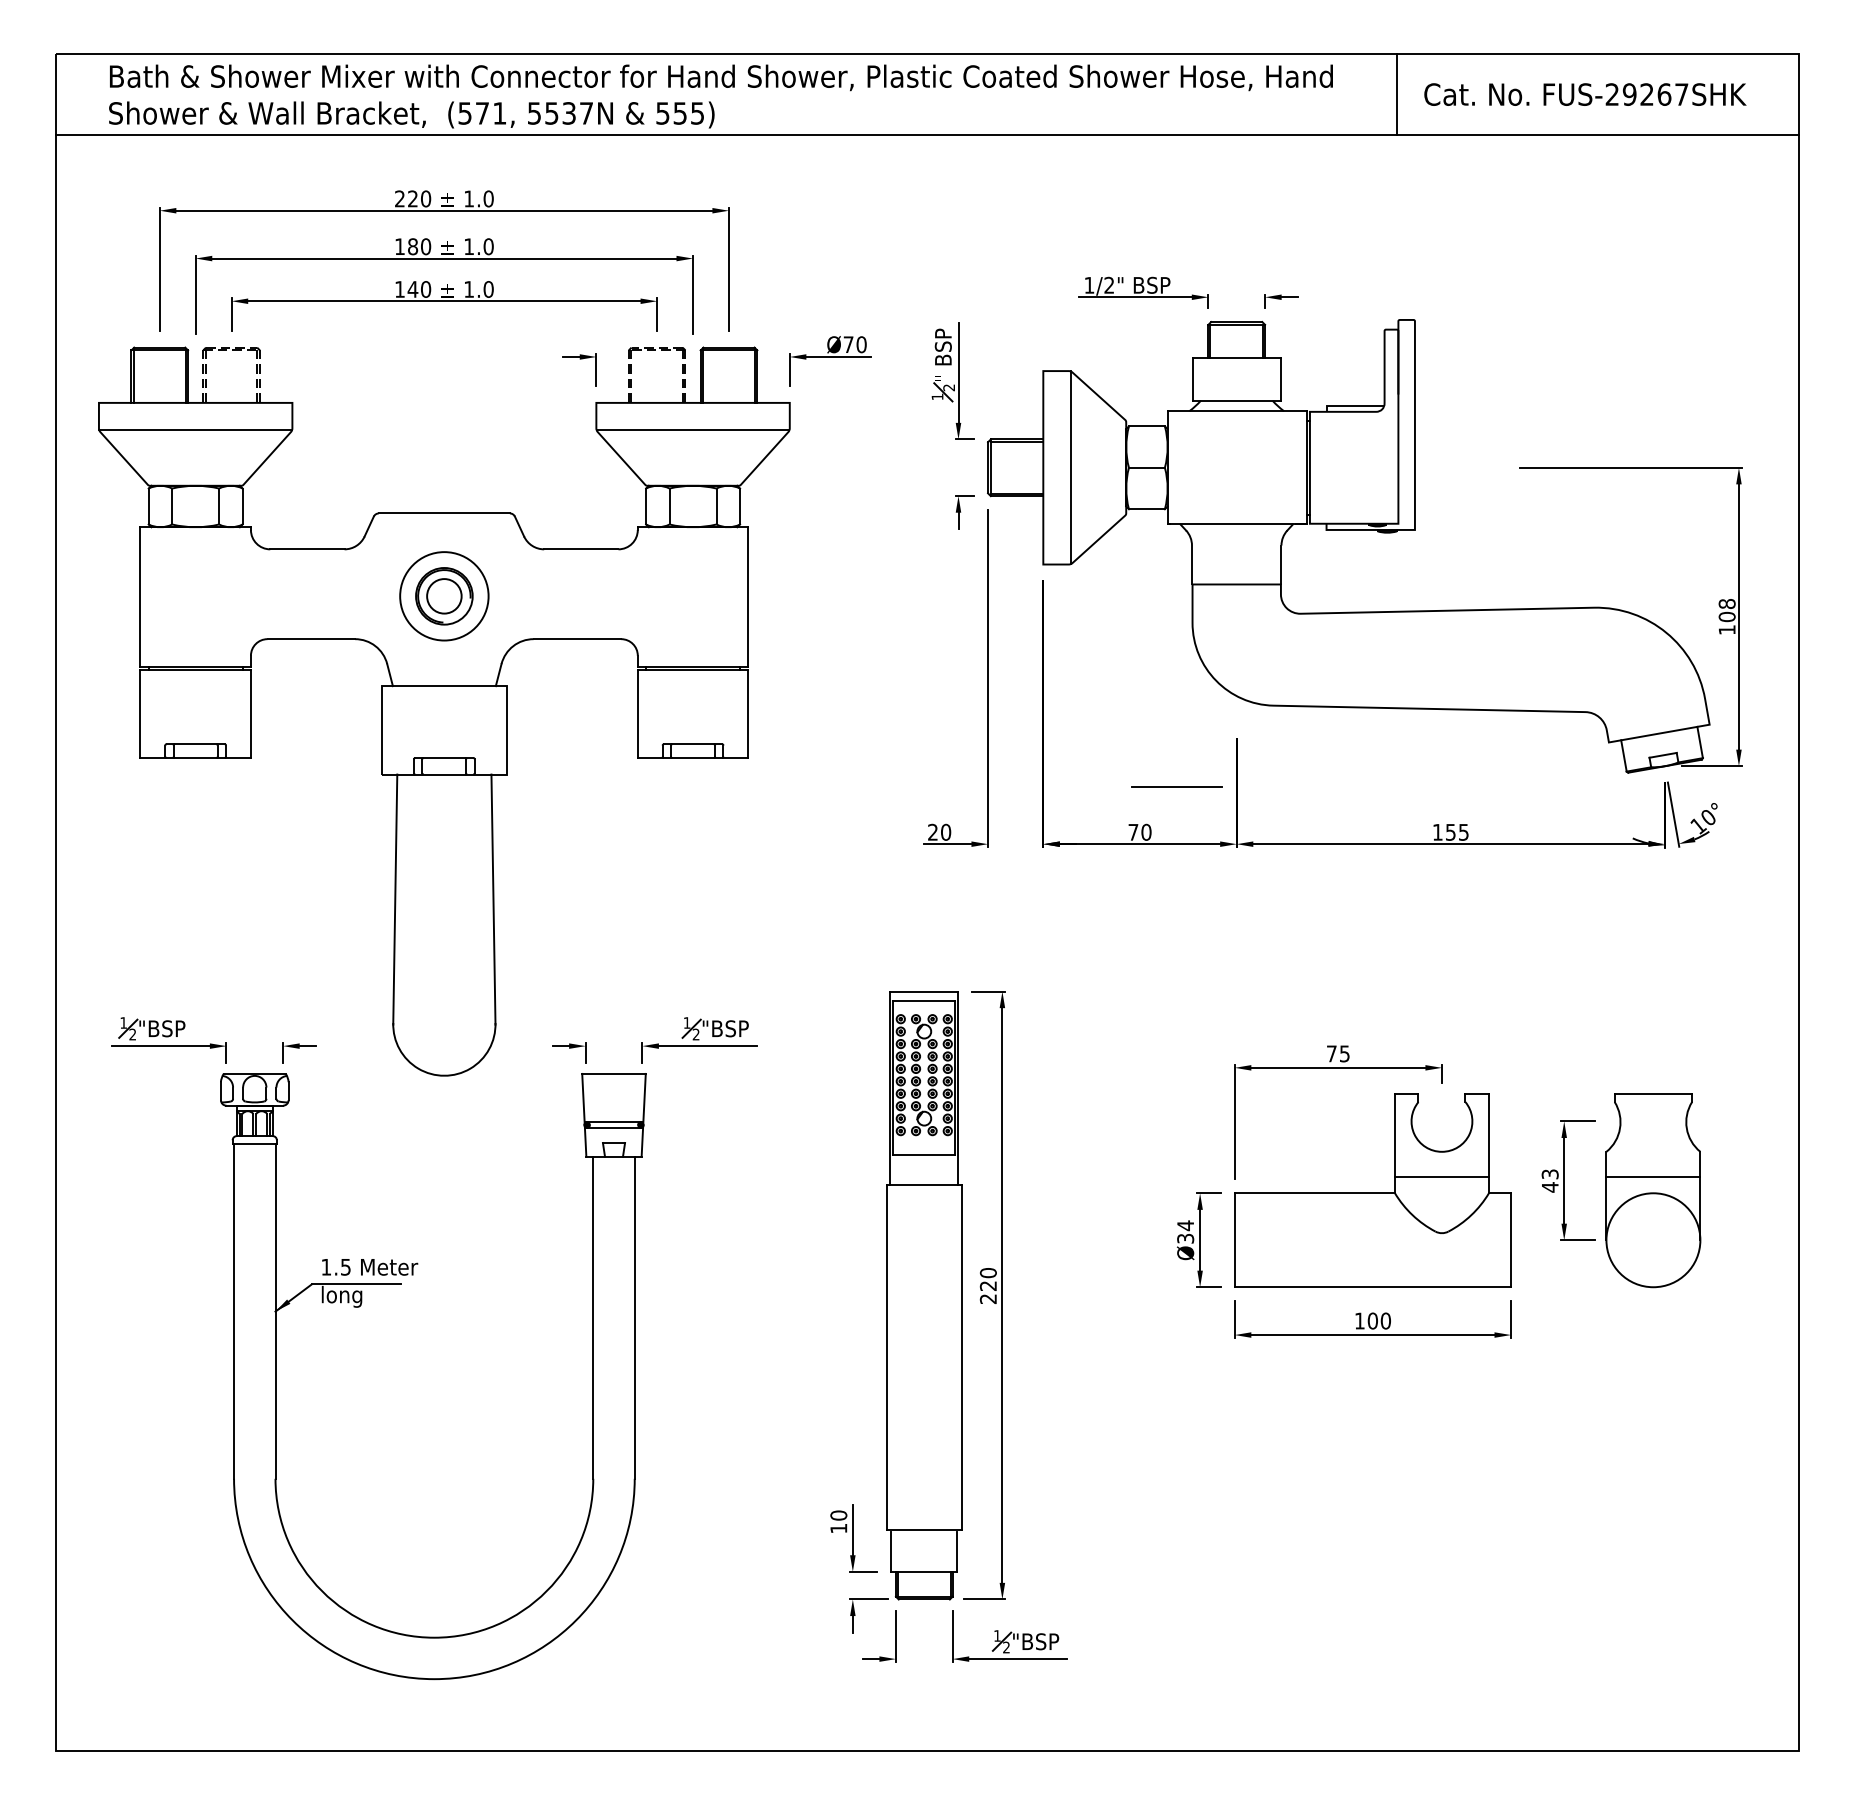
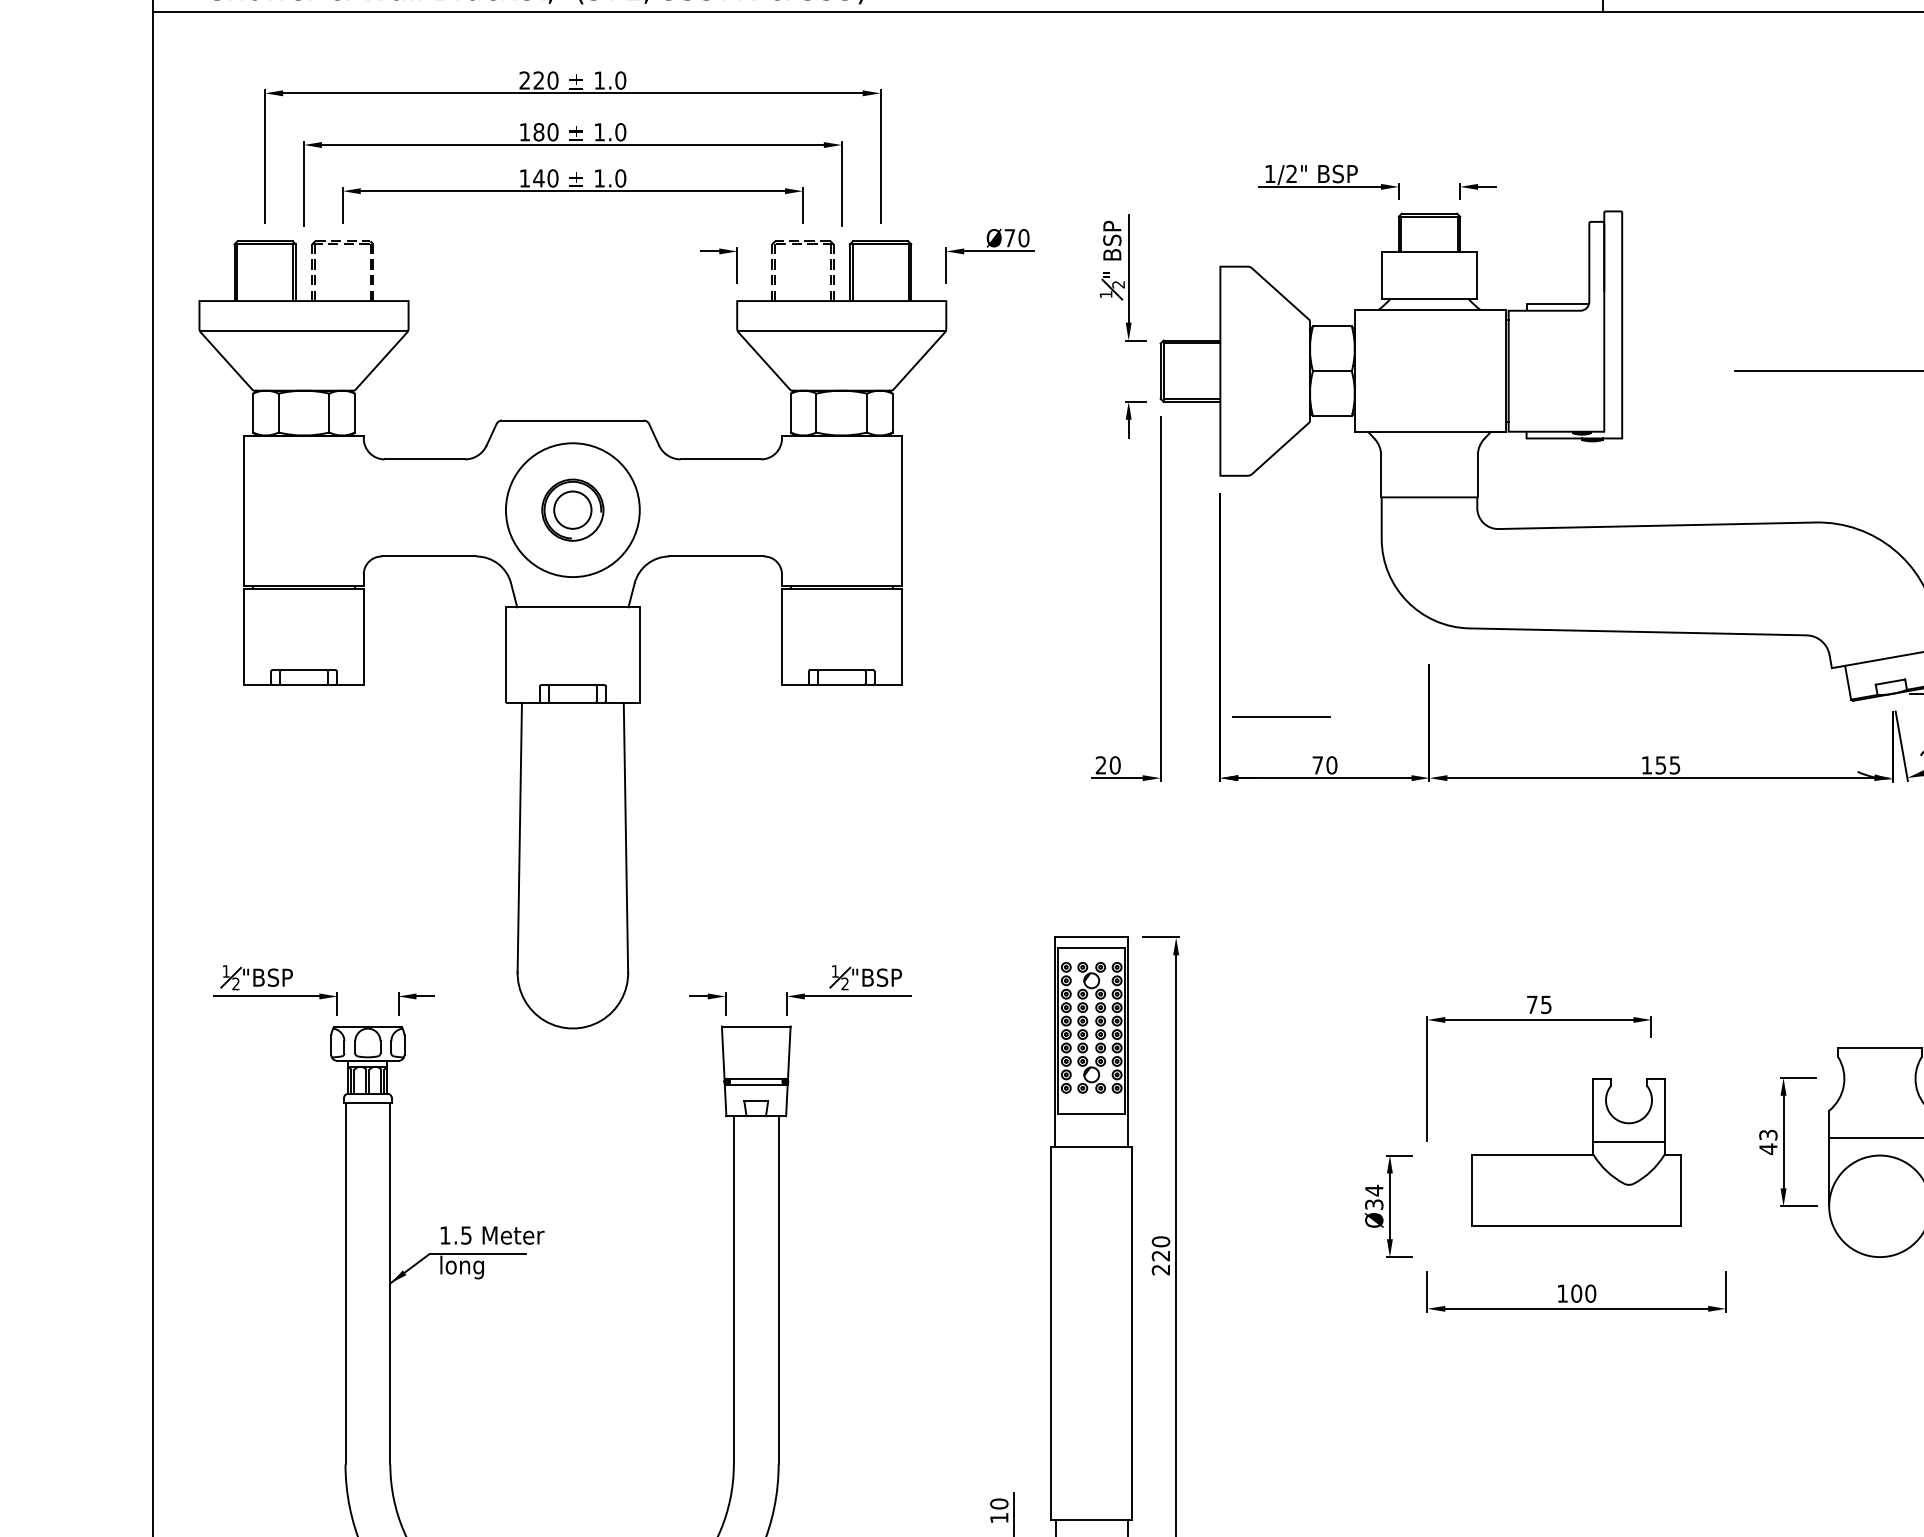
line: (1070, 467) -> (1249, 370), removed
circle: (444, 596) -> (573, 510), size x1.4
line: (1176, 786) -> (1281, 715), moved
part: (1372, 1190) -> (1576, 1152), size x0.7

